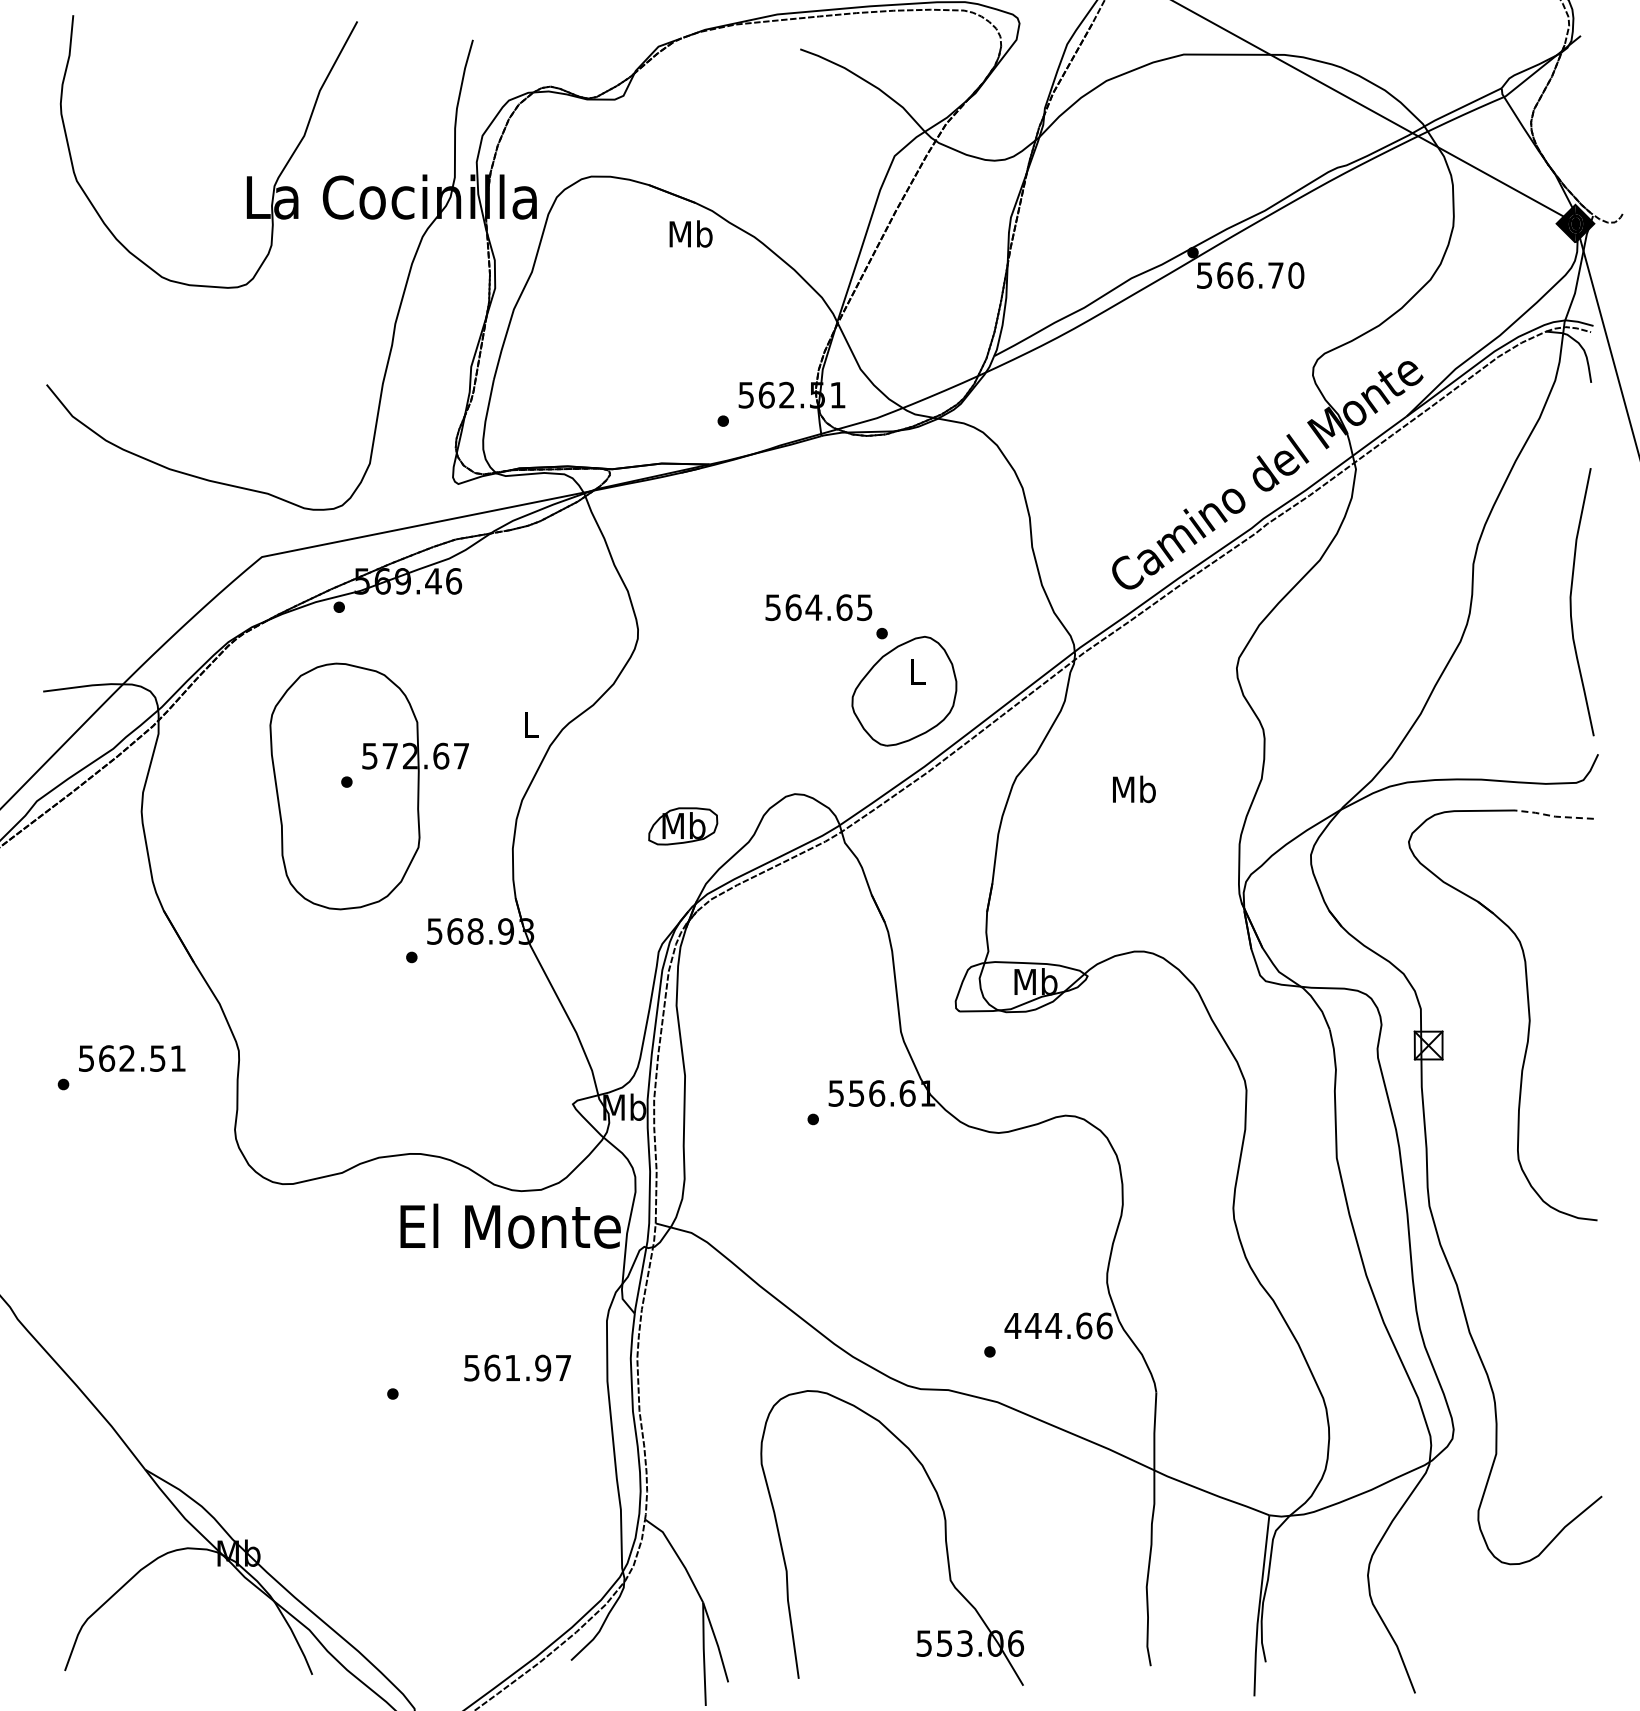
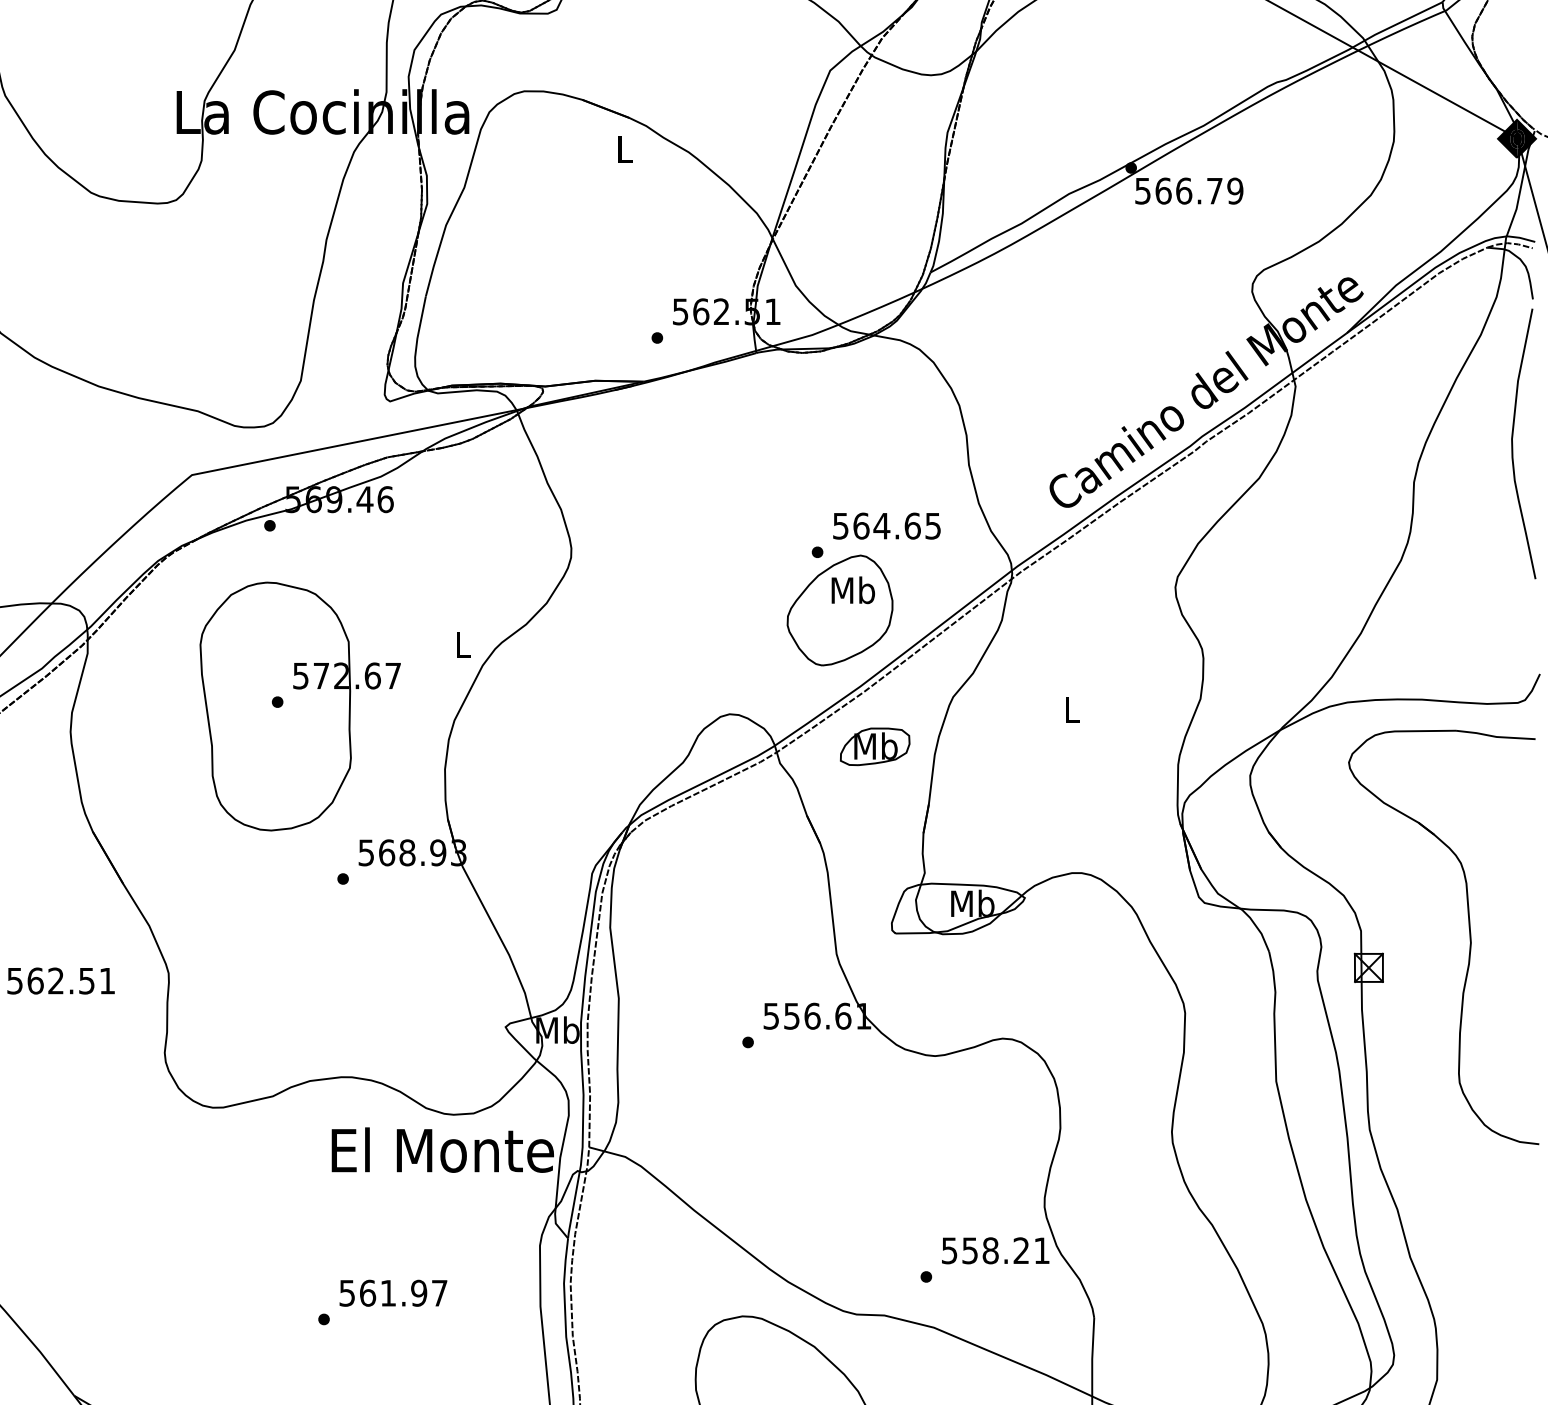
text: (690, 233) -> (624, 148), Mb -> L
text: (1296, 275) -> (1235, 191), 566.70 -> 566.79
curve: (1571, 602) -> (1513, 444), moved
text: (818, 607) -> (886, 525), moved
text: (917, 670) -> (853, 589), L -> Mb
text: (1134, 789) -> (1072, 709), Mb -> L
line: (1553, 816) -> (1494, 736), dashed -> solid
part: (683, 826) -> (875, 746), moved
text: (1058, 1325) -> (995, 1250), 444.66 -> 558.21
text: (517, 1367) -> (393, 1292), moved

